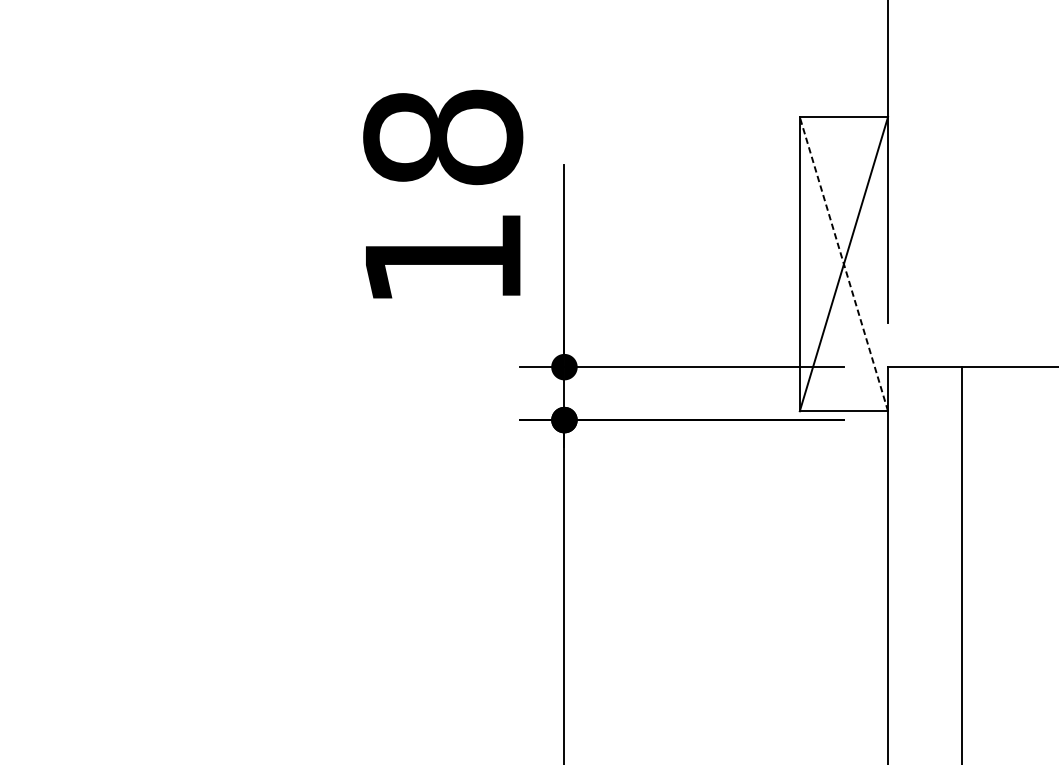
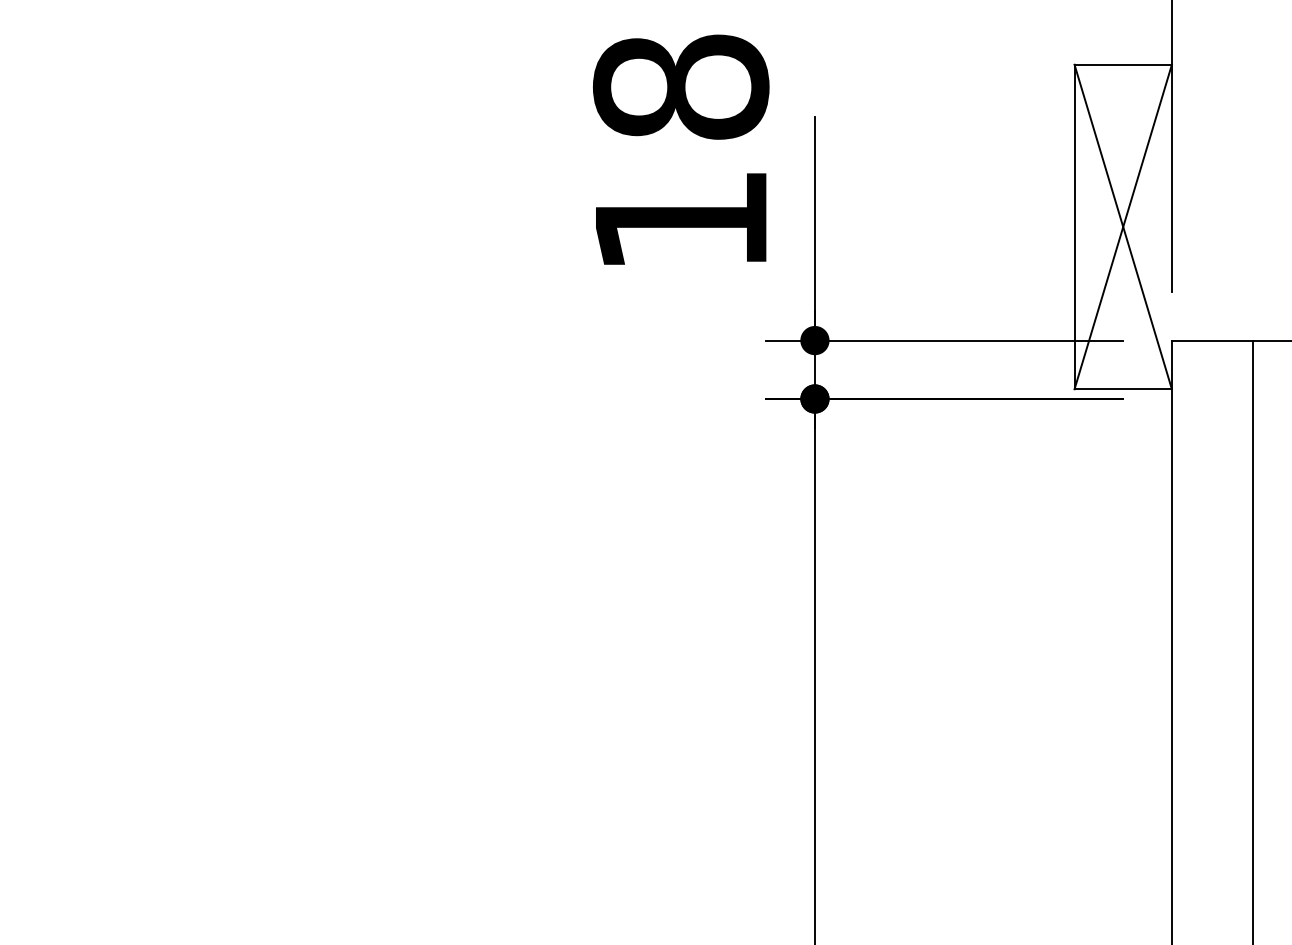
line: (844, 263) -> (1123, 226), dashed -> solid

